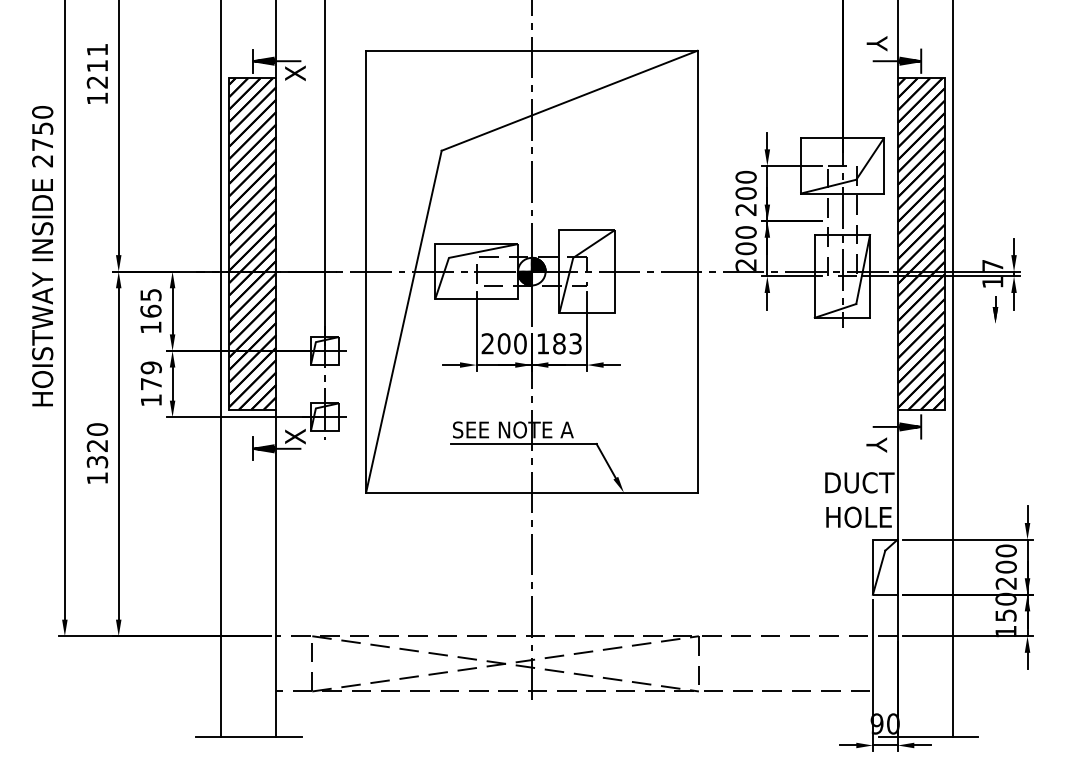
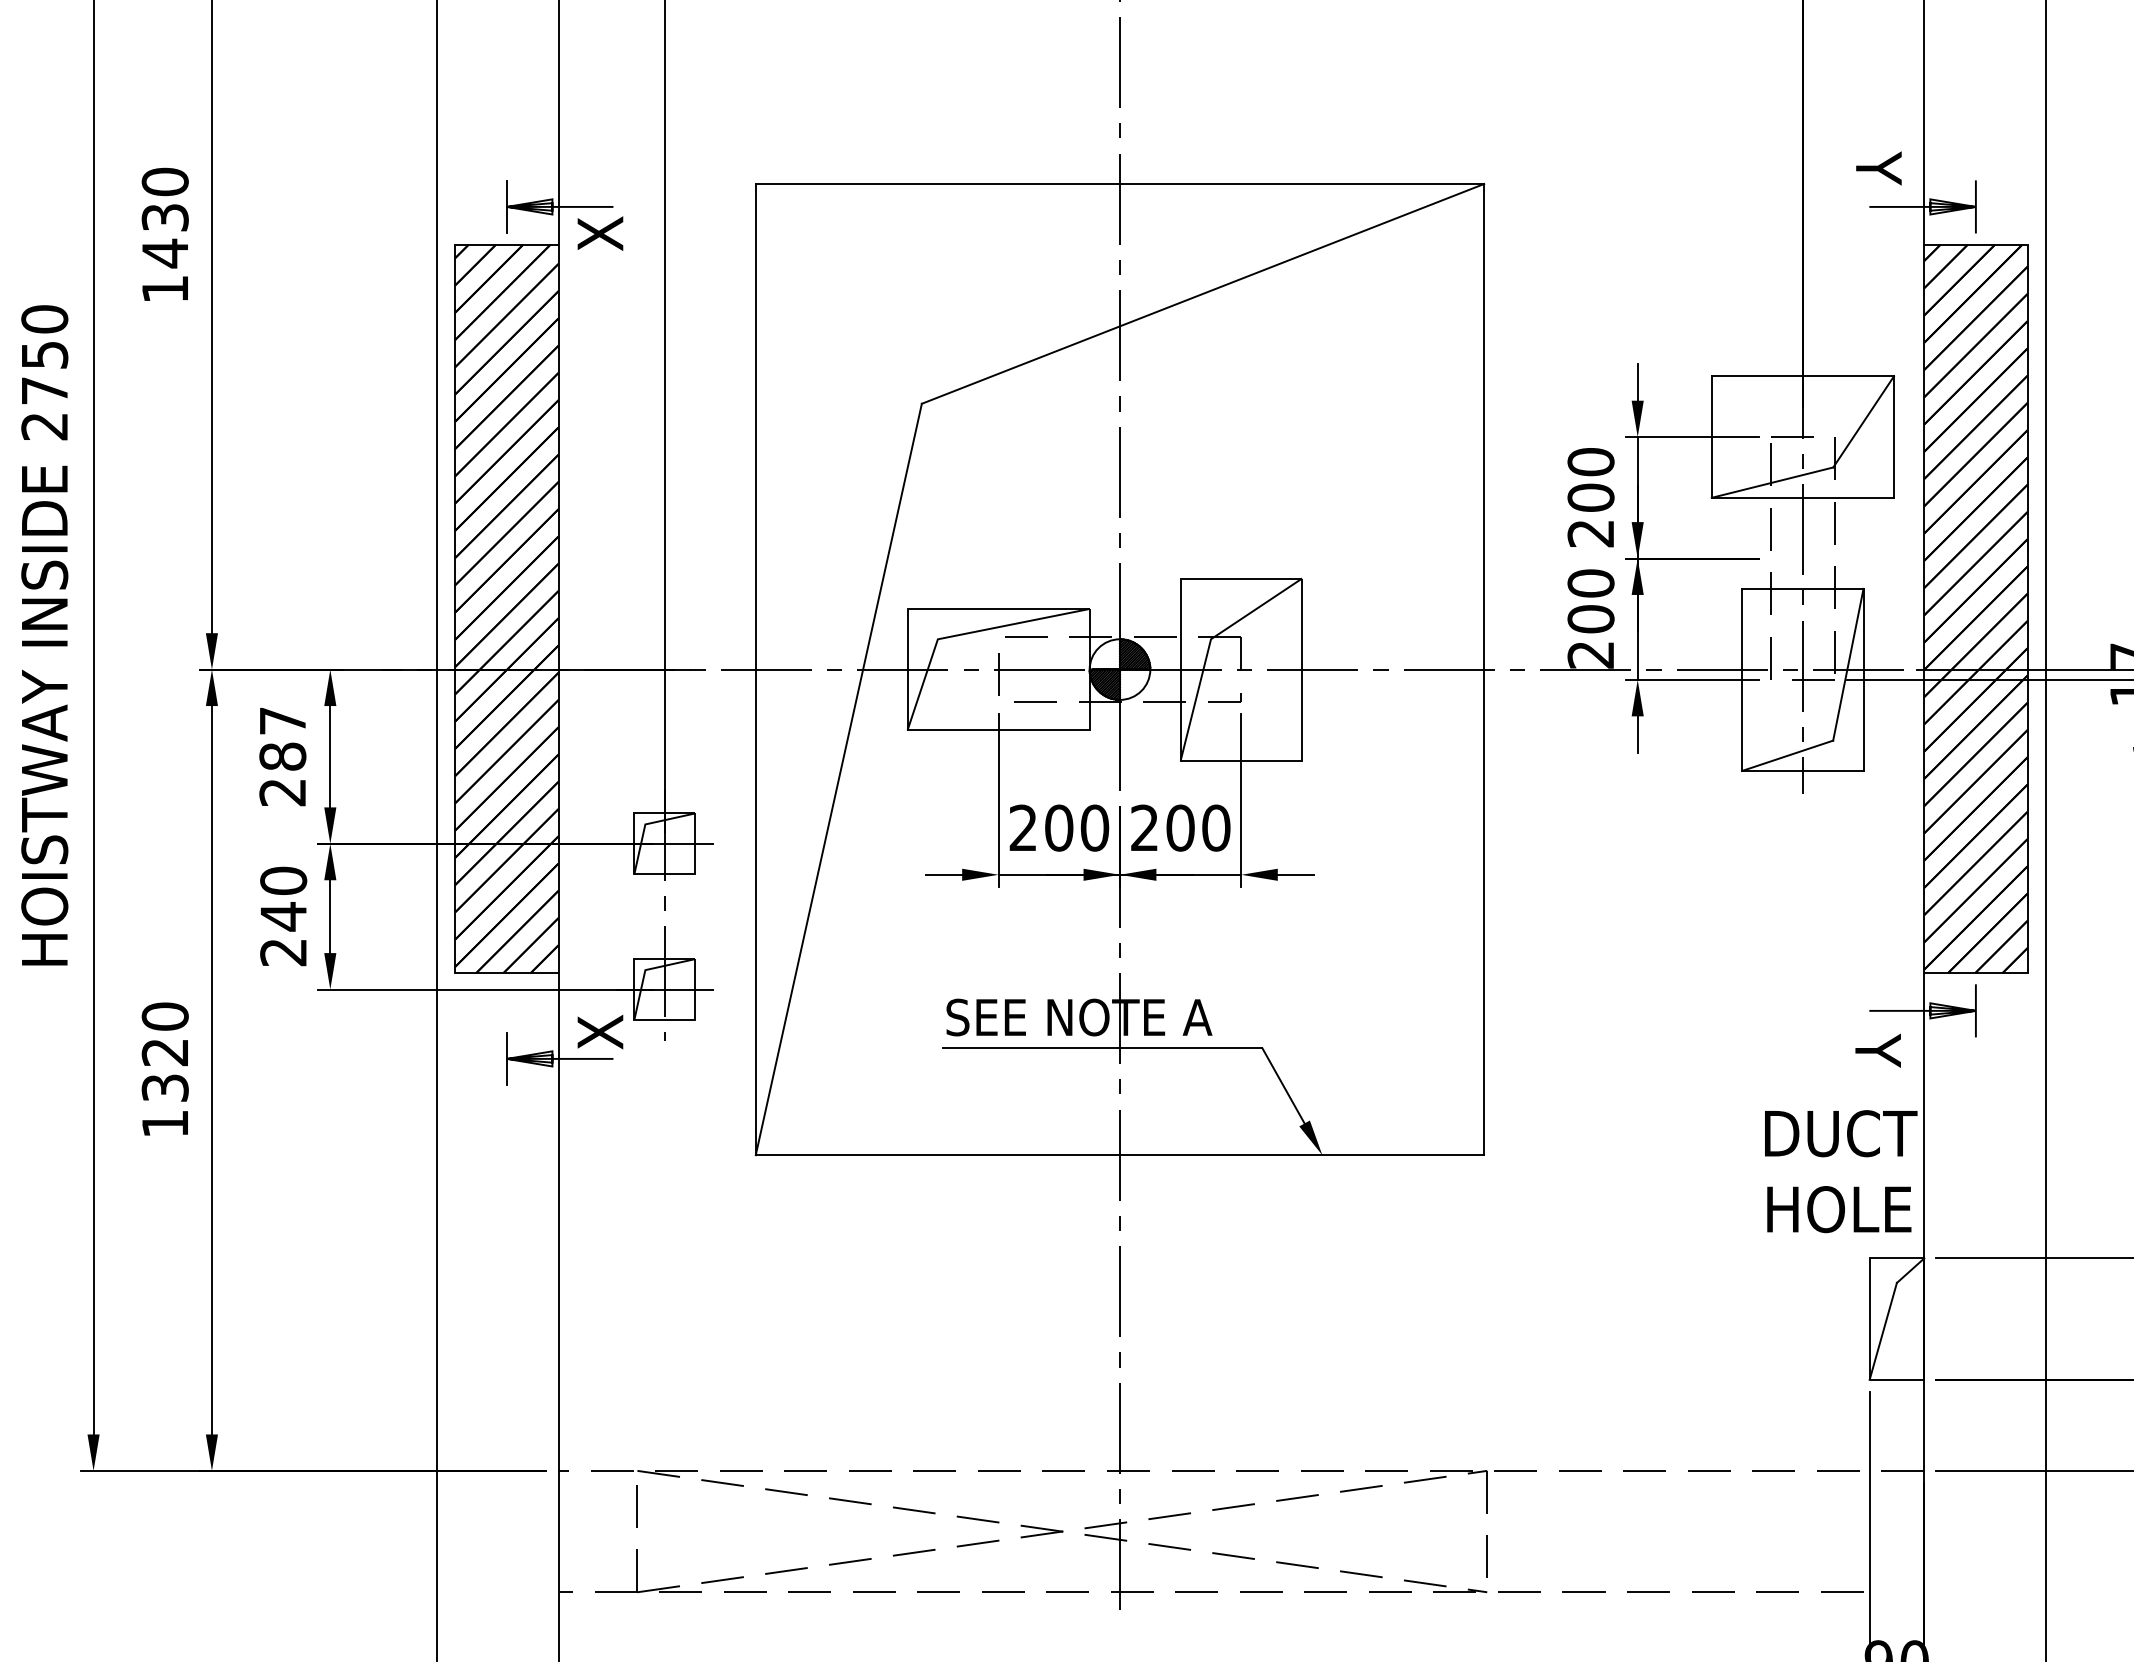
text: (97, 66) -> (165, 218), 1211 -> 1430
text: (150, 311) -> (281, 757), 165 -> 287
text: (559, 343) -> (1180, 827), 183 -> 200
text: (150, 383) -> (281, 915), 179 -> 240

